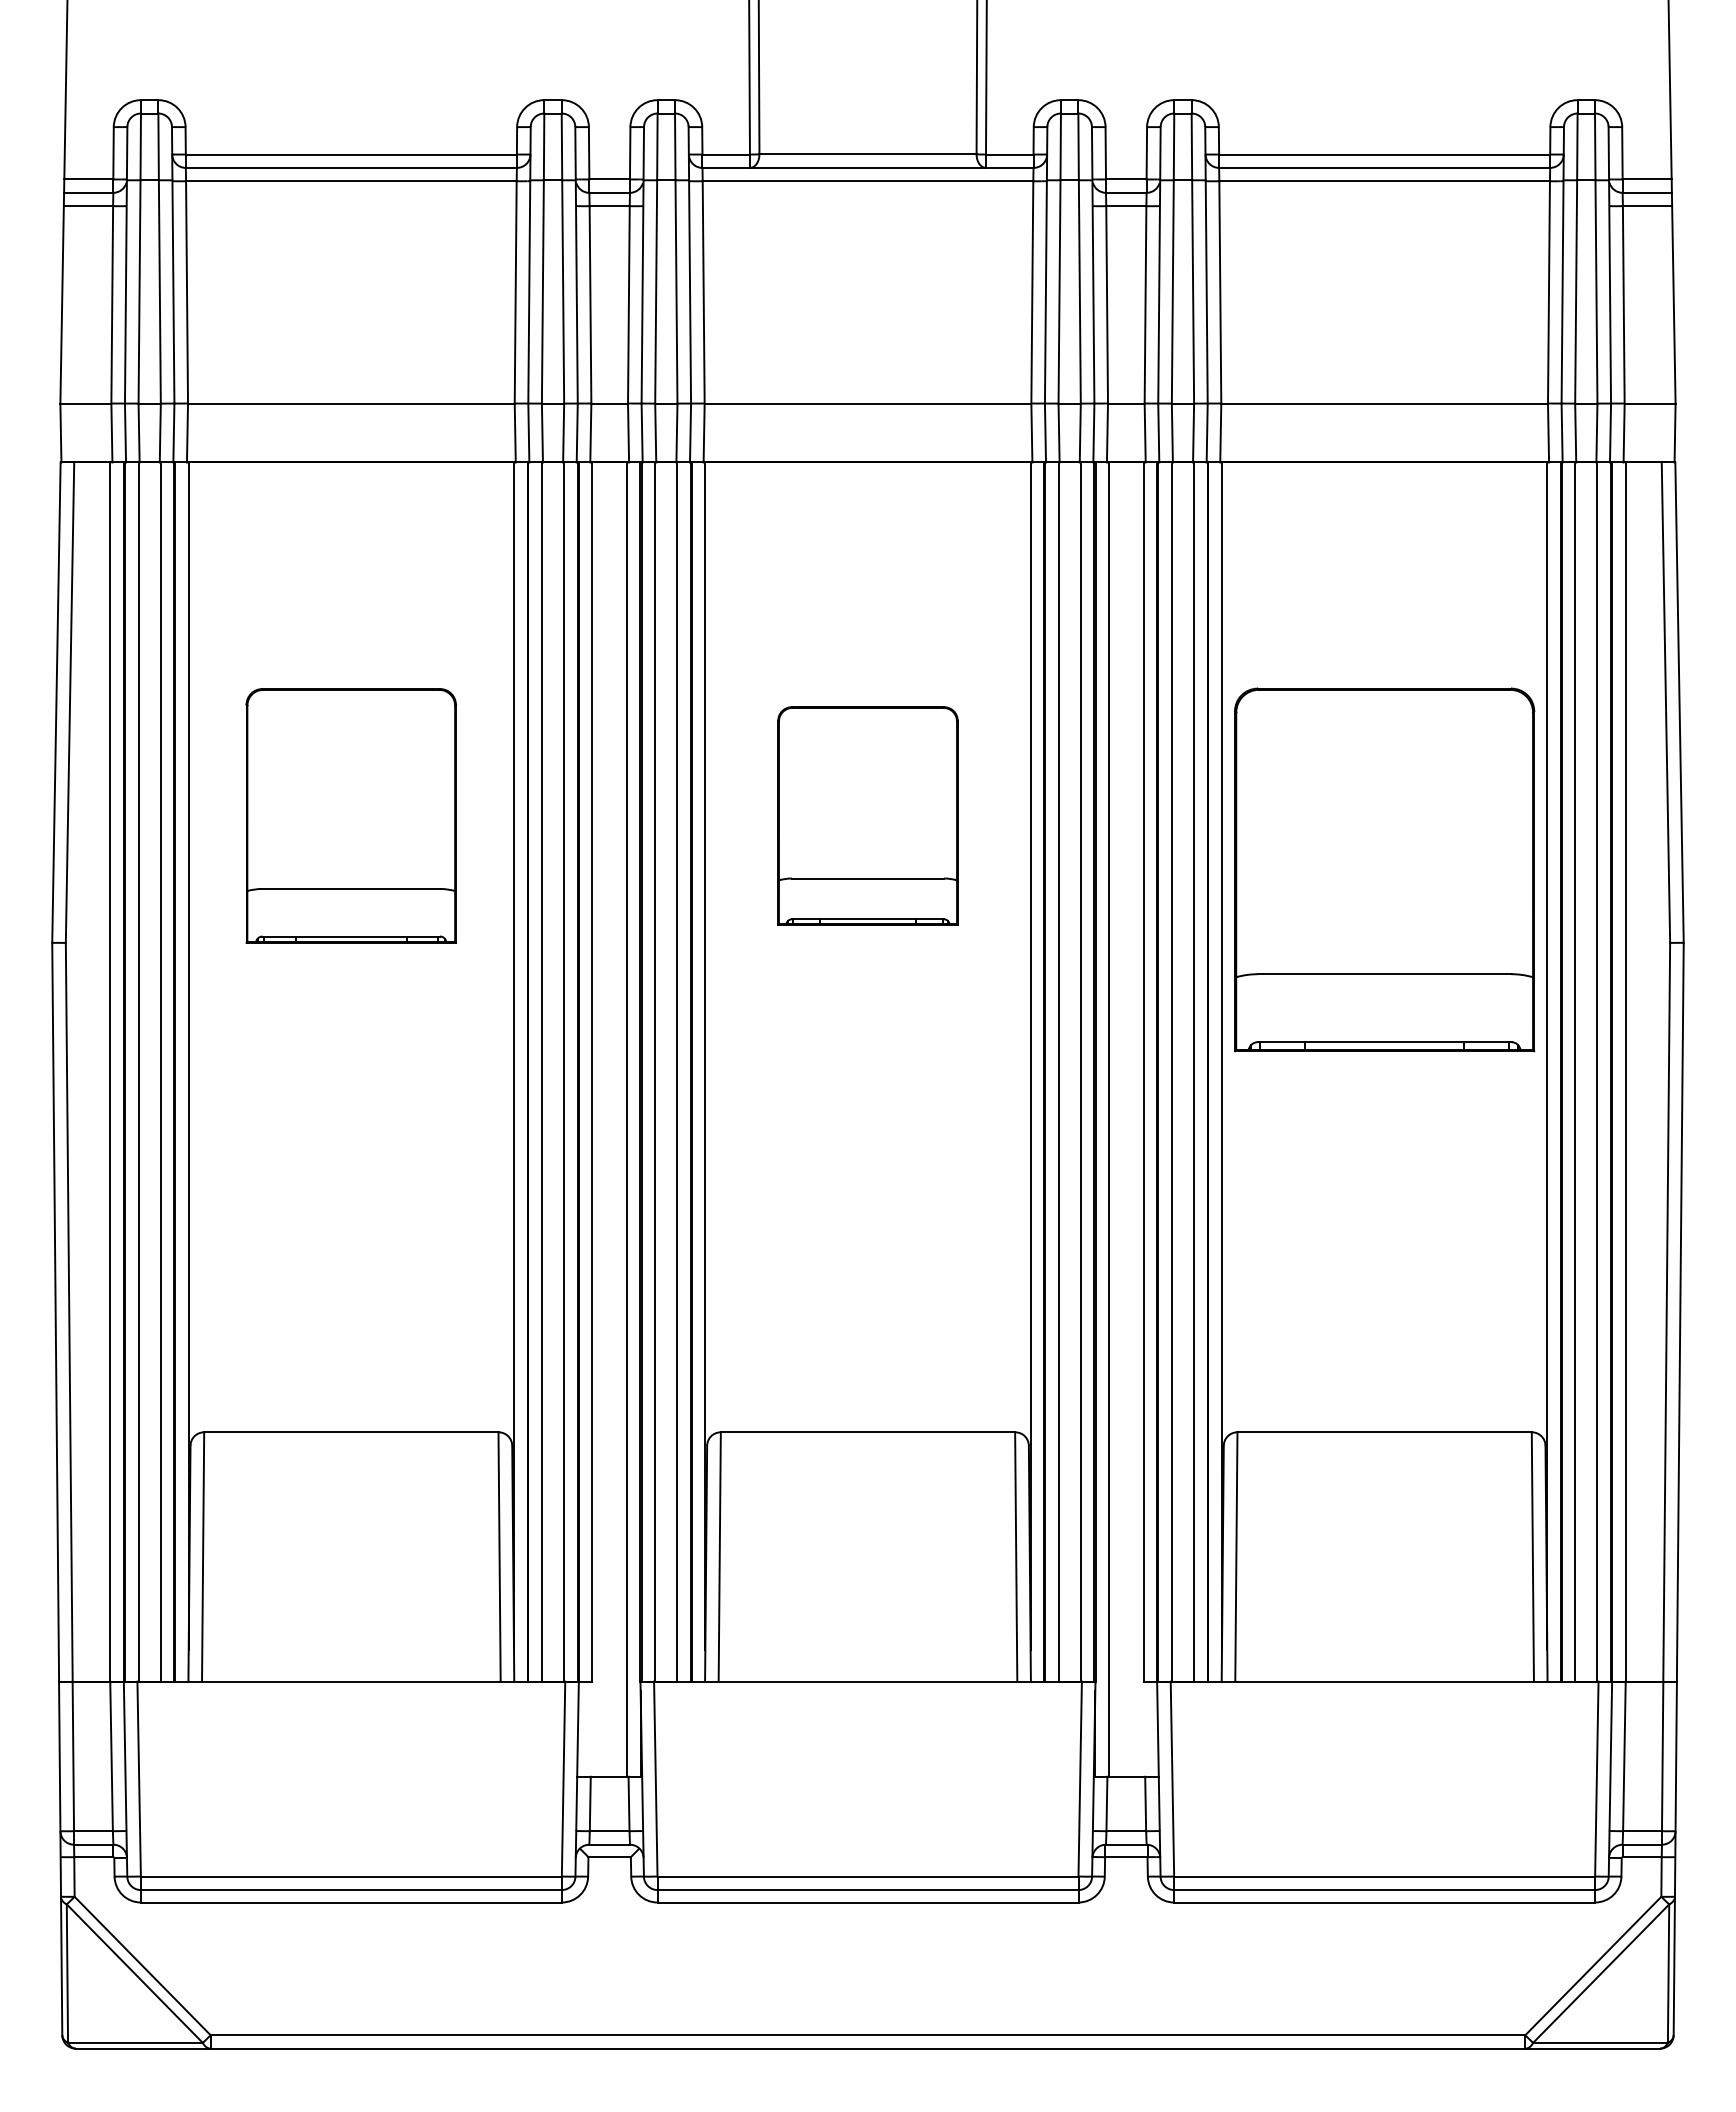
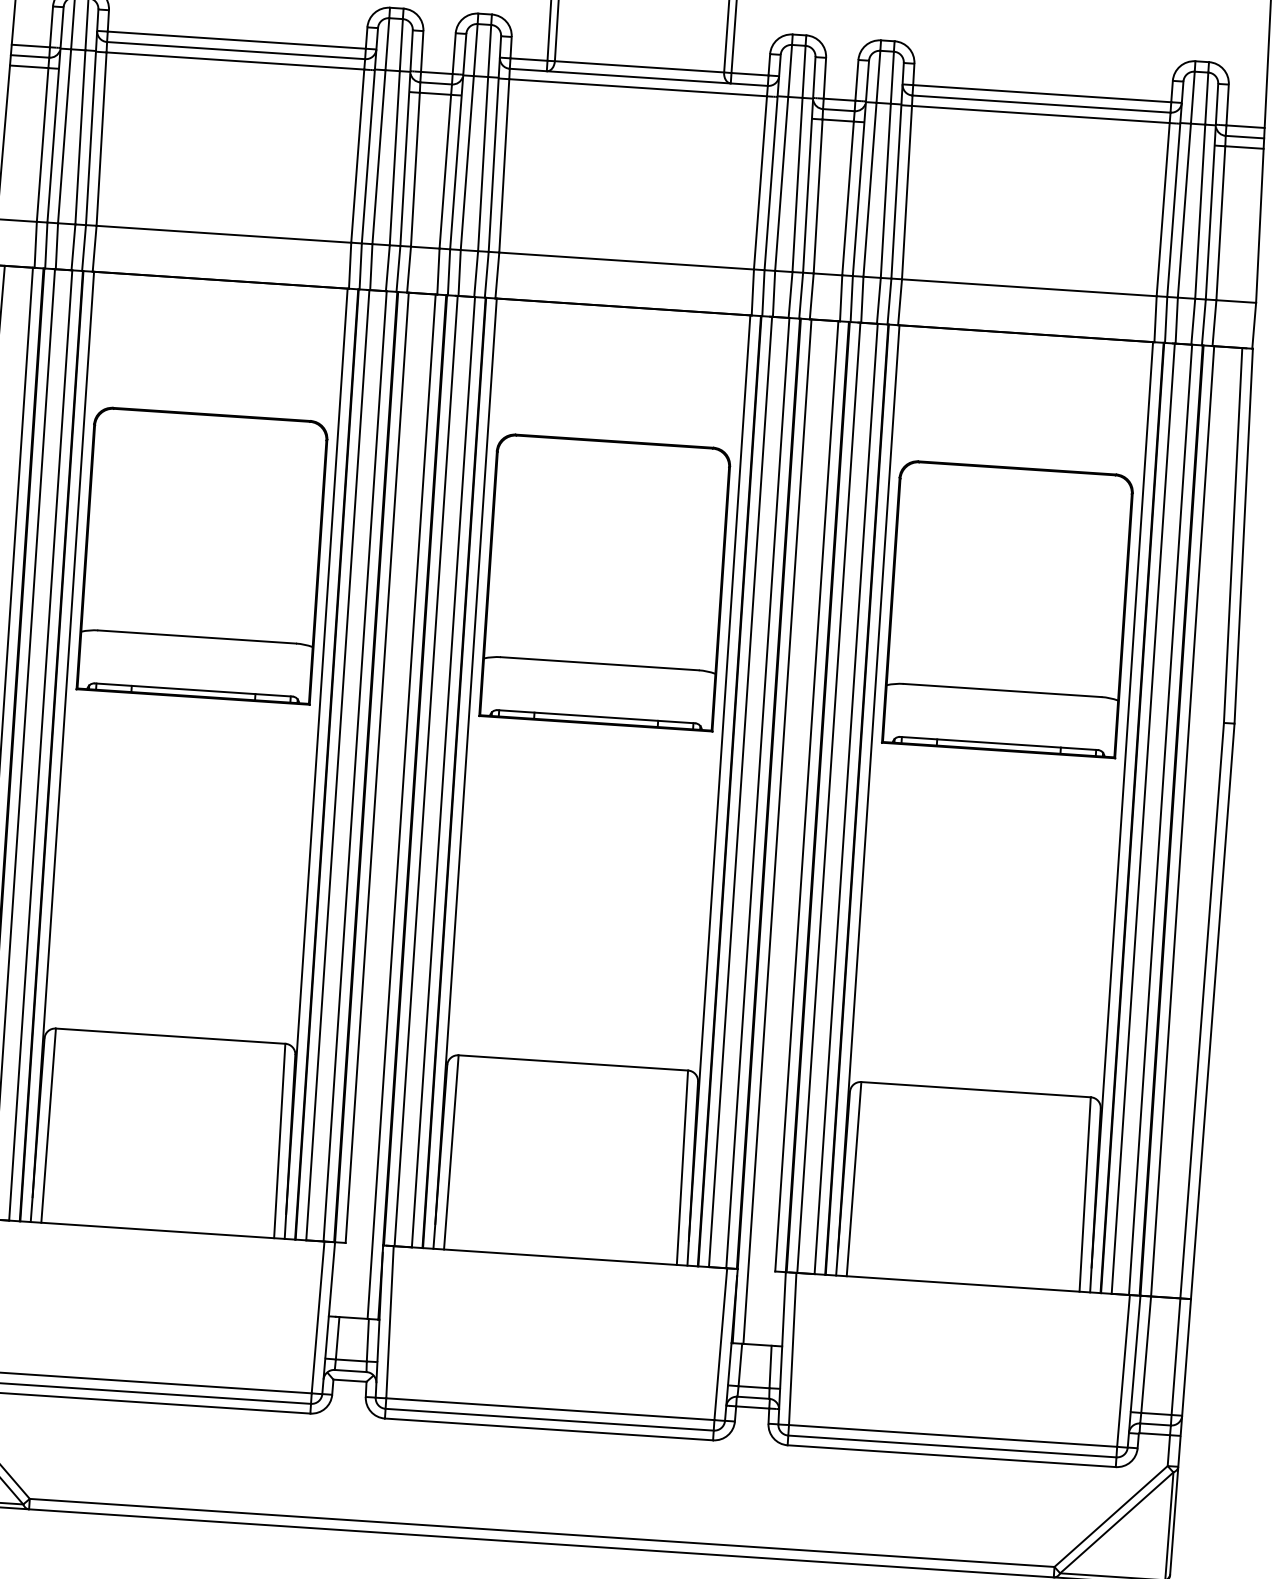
part: (350, 815) -> (201, 555), size x1.43
part: (867, 815) -> (604, 582), size x1.67
part: (1384, 869) -> (1007, 608), moved

